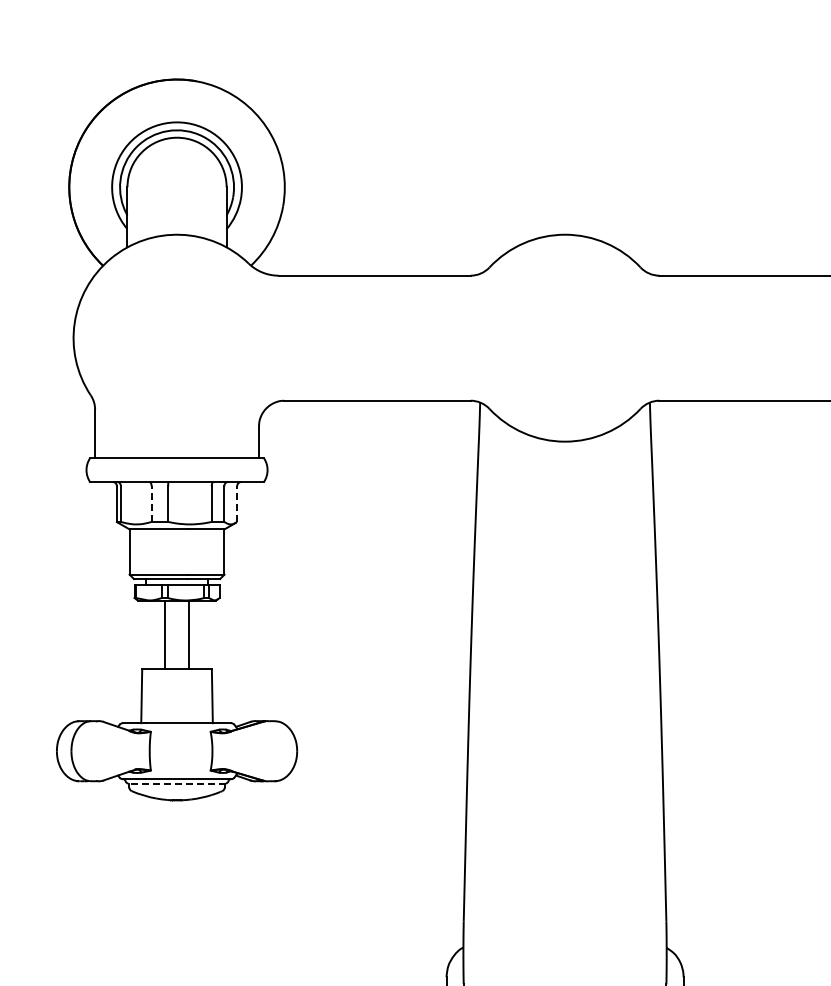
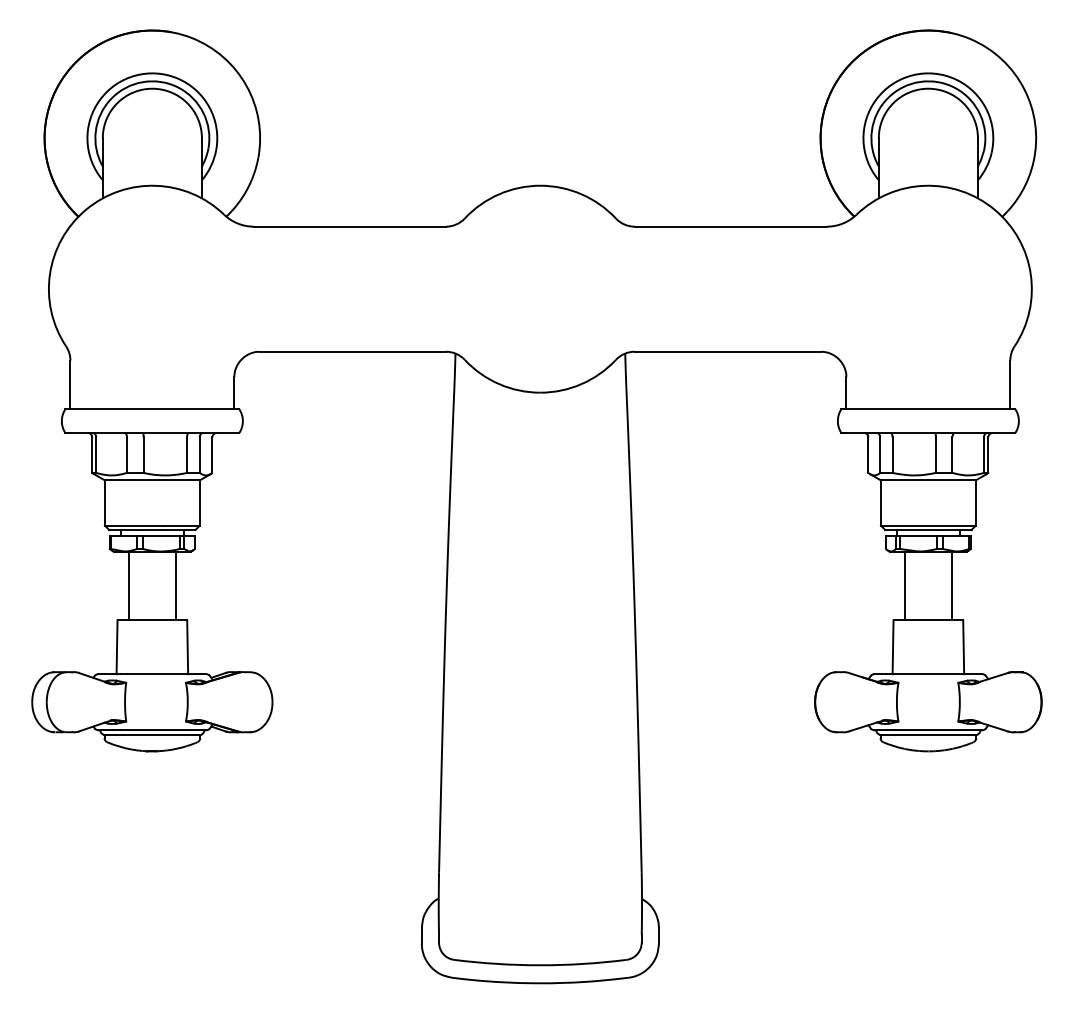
line: (151, 504) -> (126, 455), dashed -> solid
line: (237, 504) -> (212, 455), dashed -> solid
line: (164, 634) -> (175, 585), moved
line: (188, 634) -> (128, 585), moved
line: (177, 783) -> (152, 734), dashed -> solid

